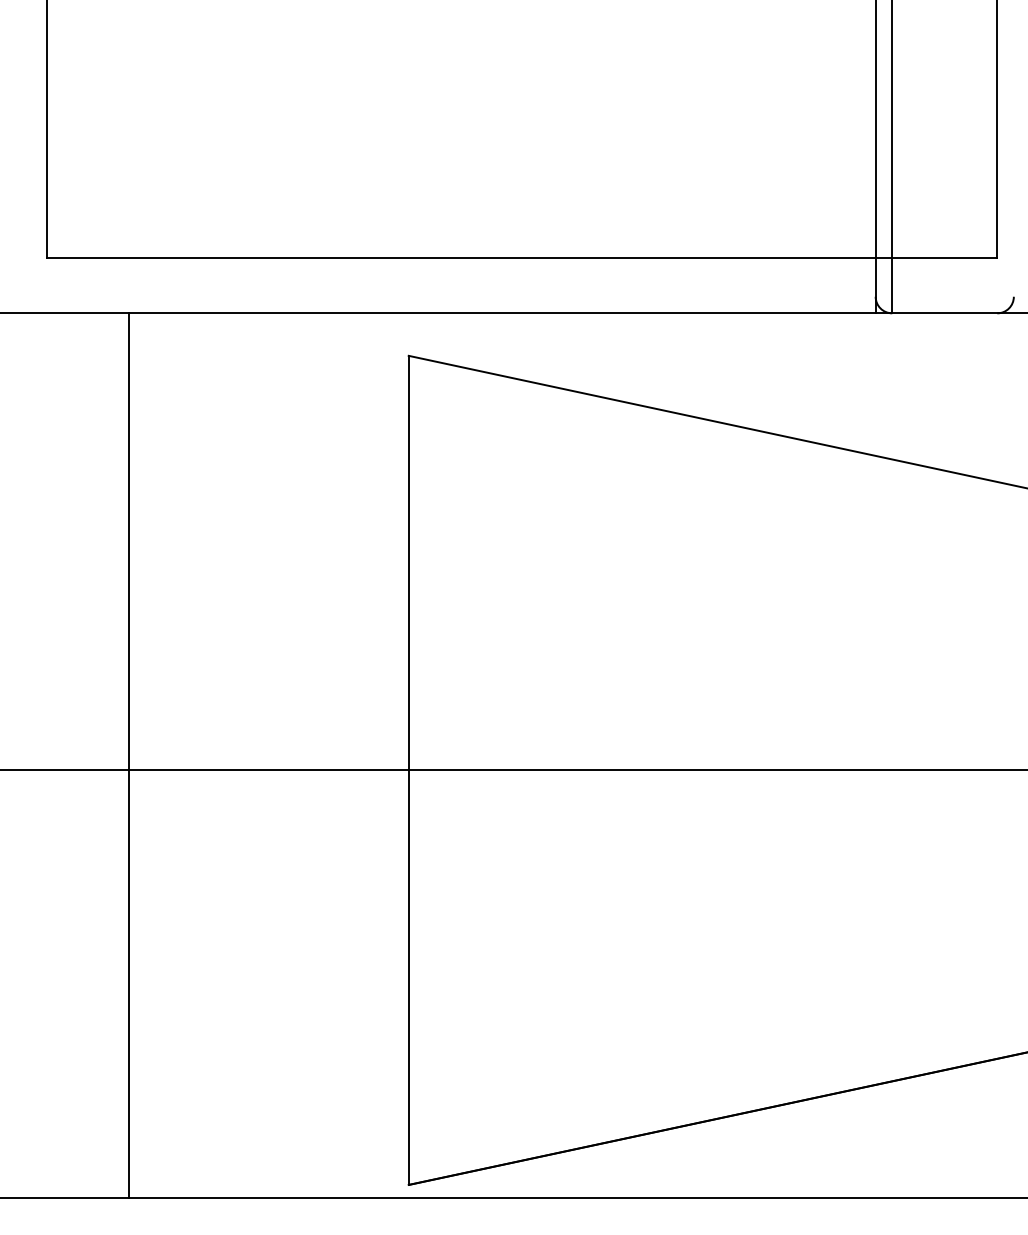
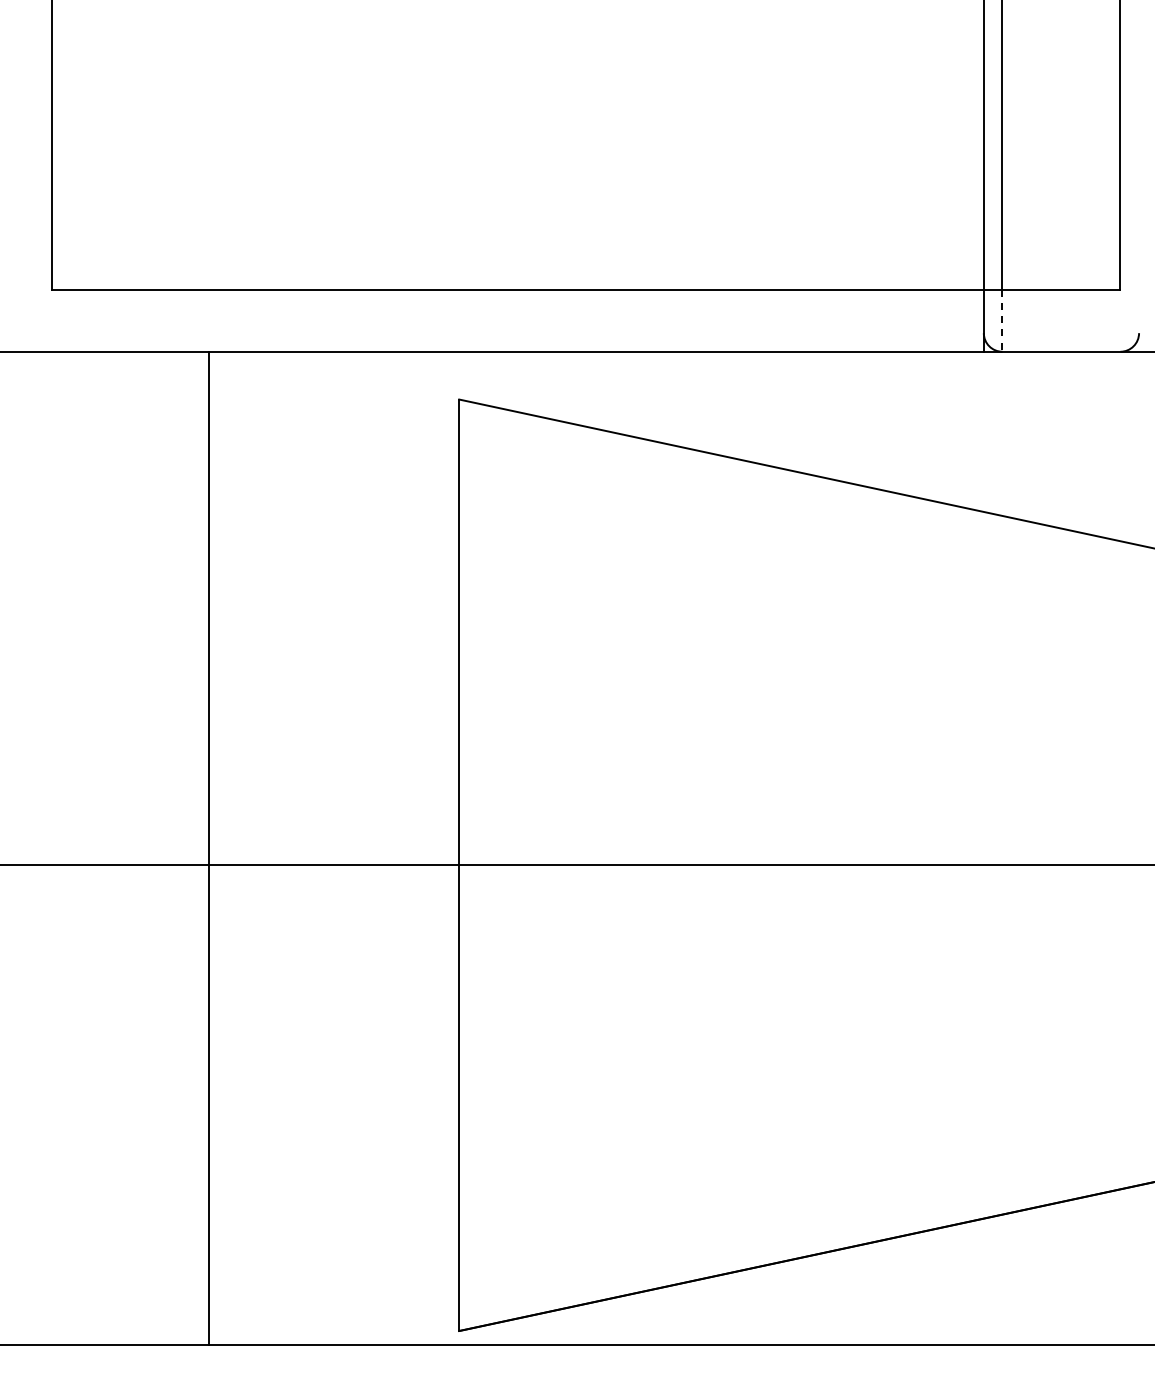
line: (892, 286) -> (1002, 321), solid -> dashed
line: (129, 755) -> (209, 848), moved

